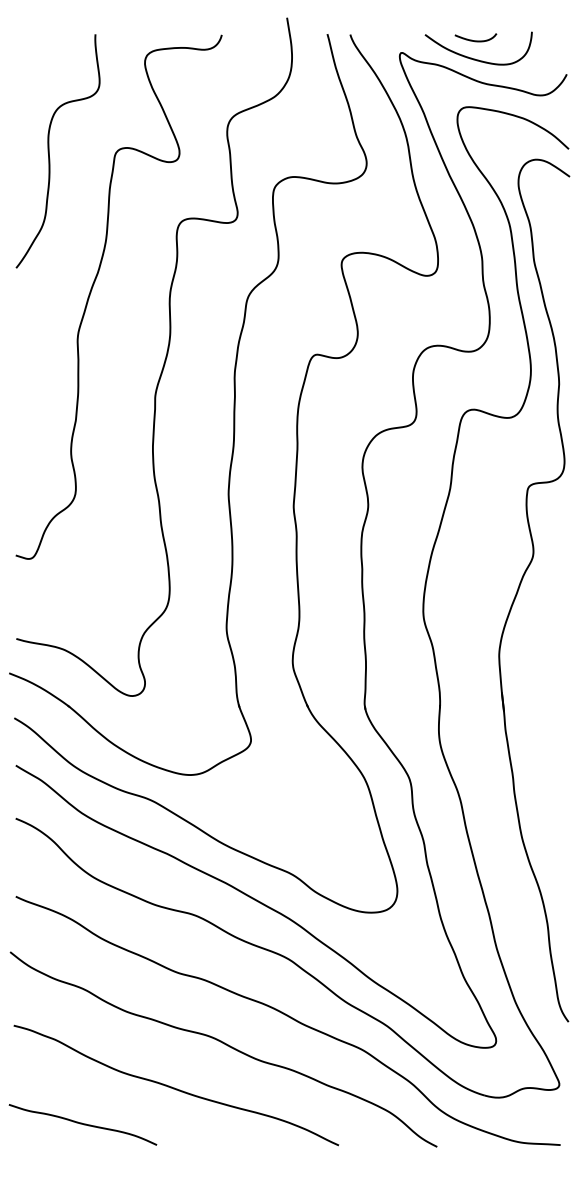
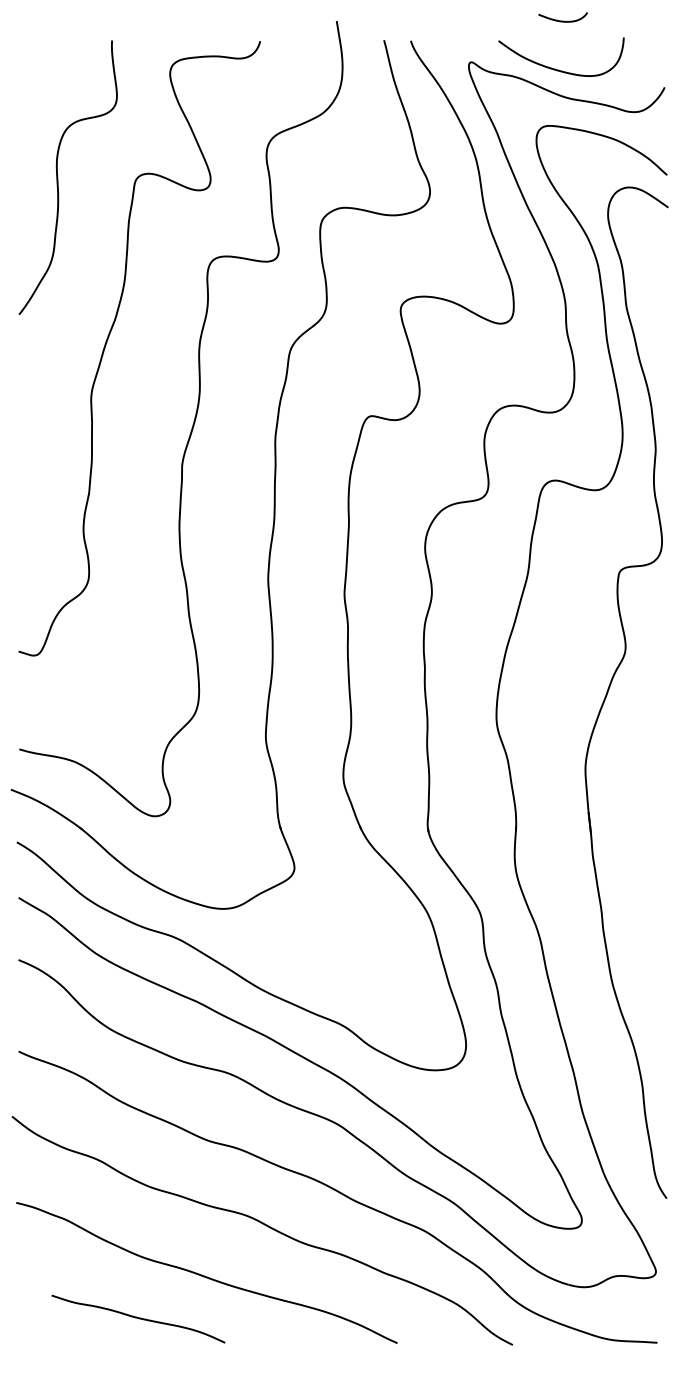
curve: (475, 40) -> (562, 20), moved
curve: (83, 1124) -> (138, 1318), moved

